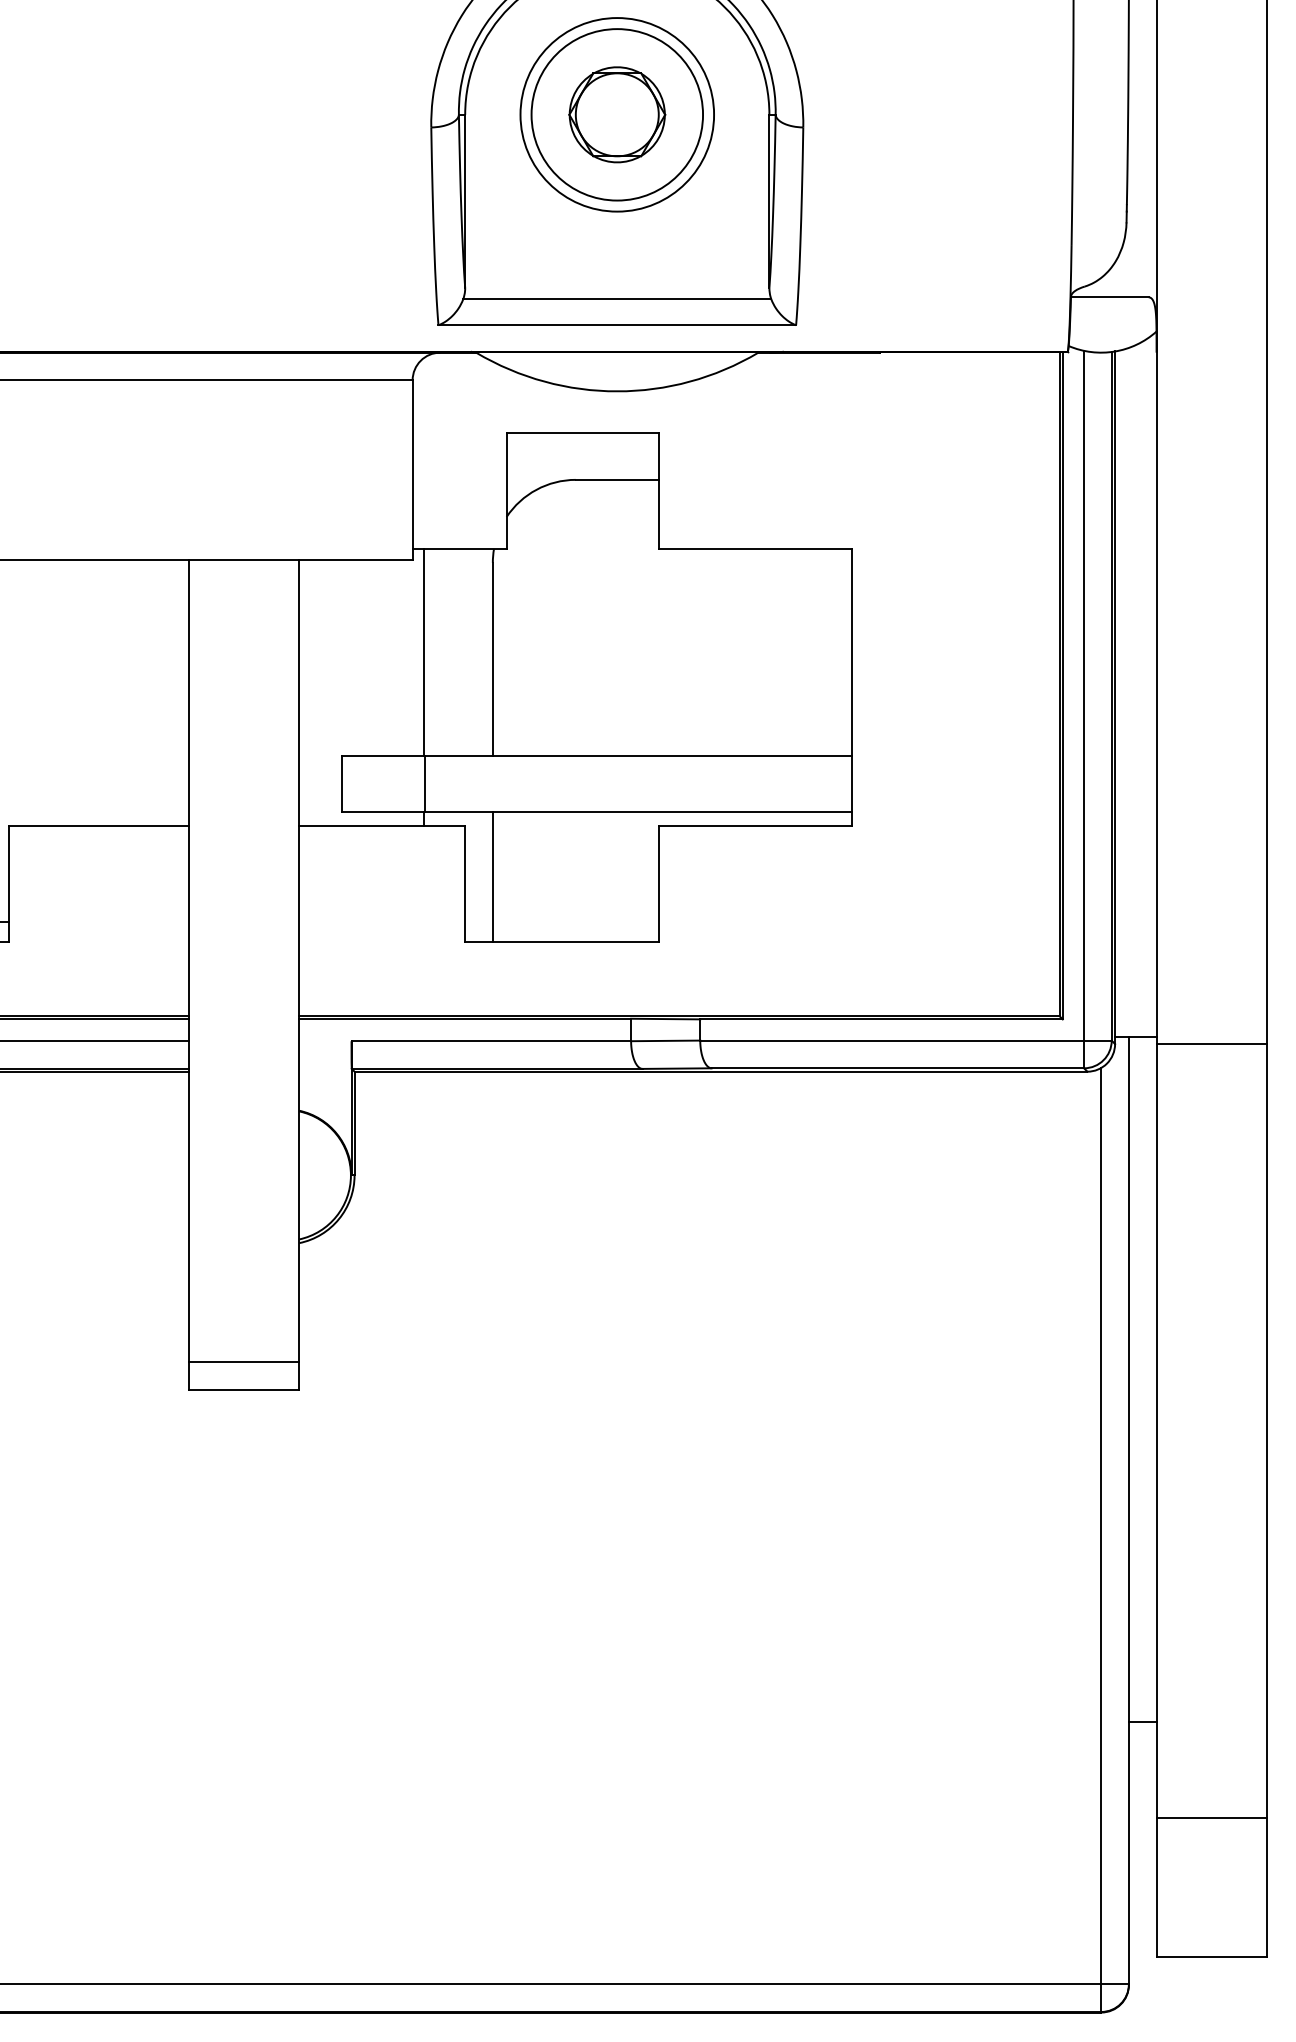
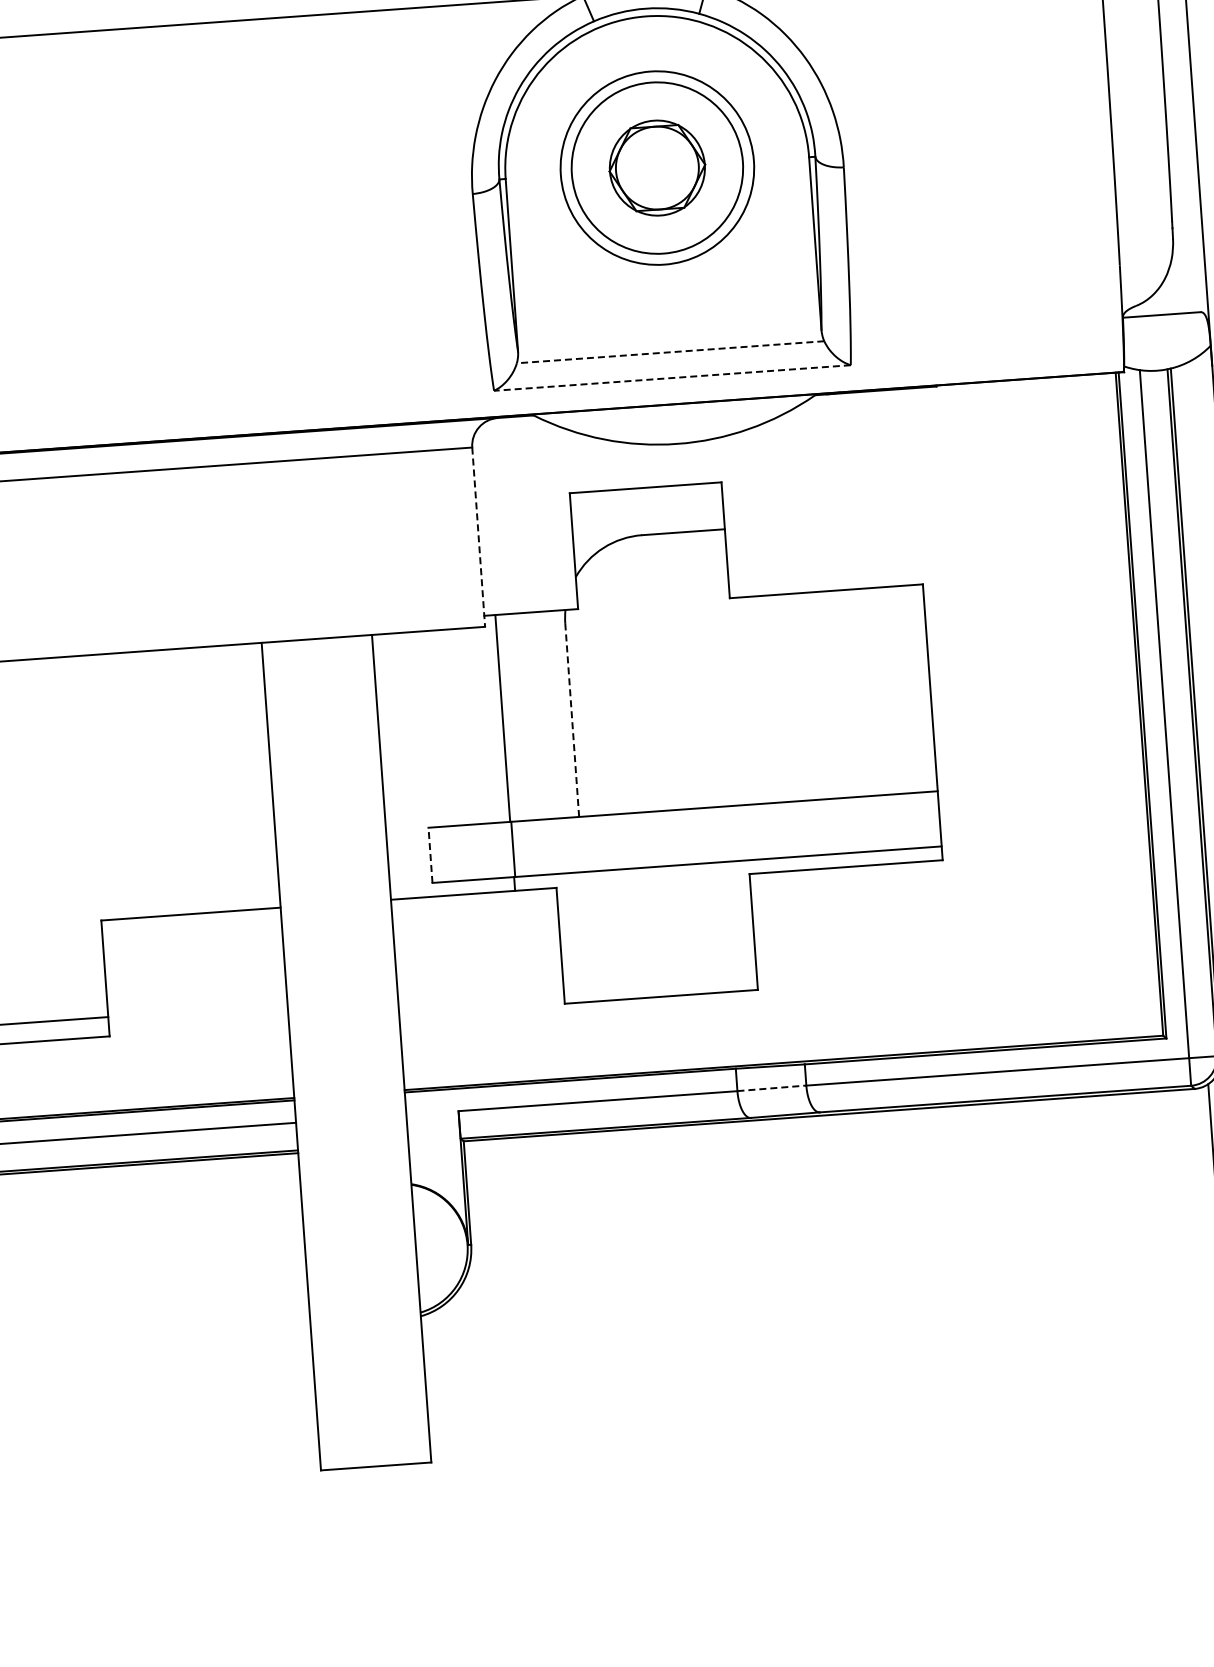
line: (616, 299) -> (669, 352), solid -> dashed
line: (617, 325) -> (672, 378), solid -> dashed
line: (412, 470) -> (478, 537), solid -> dashed
line: (492, 659) -> (571, 720), solid -> dashed
line: (341, 784) -> (430, 855), solid -> dashed
line: (492, 876) -> (587, 936), removed
line: (665, 1040) -> (771, 1087), solid -> dashed
line: (243, 1362) -> (373, 1439), removed

